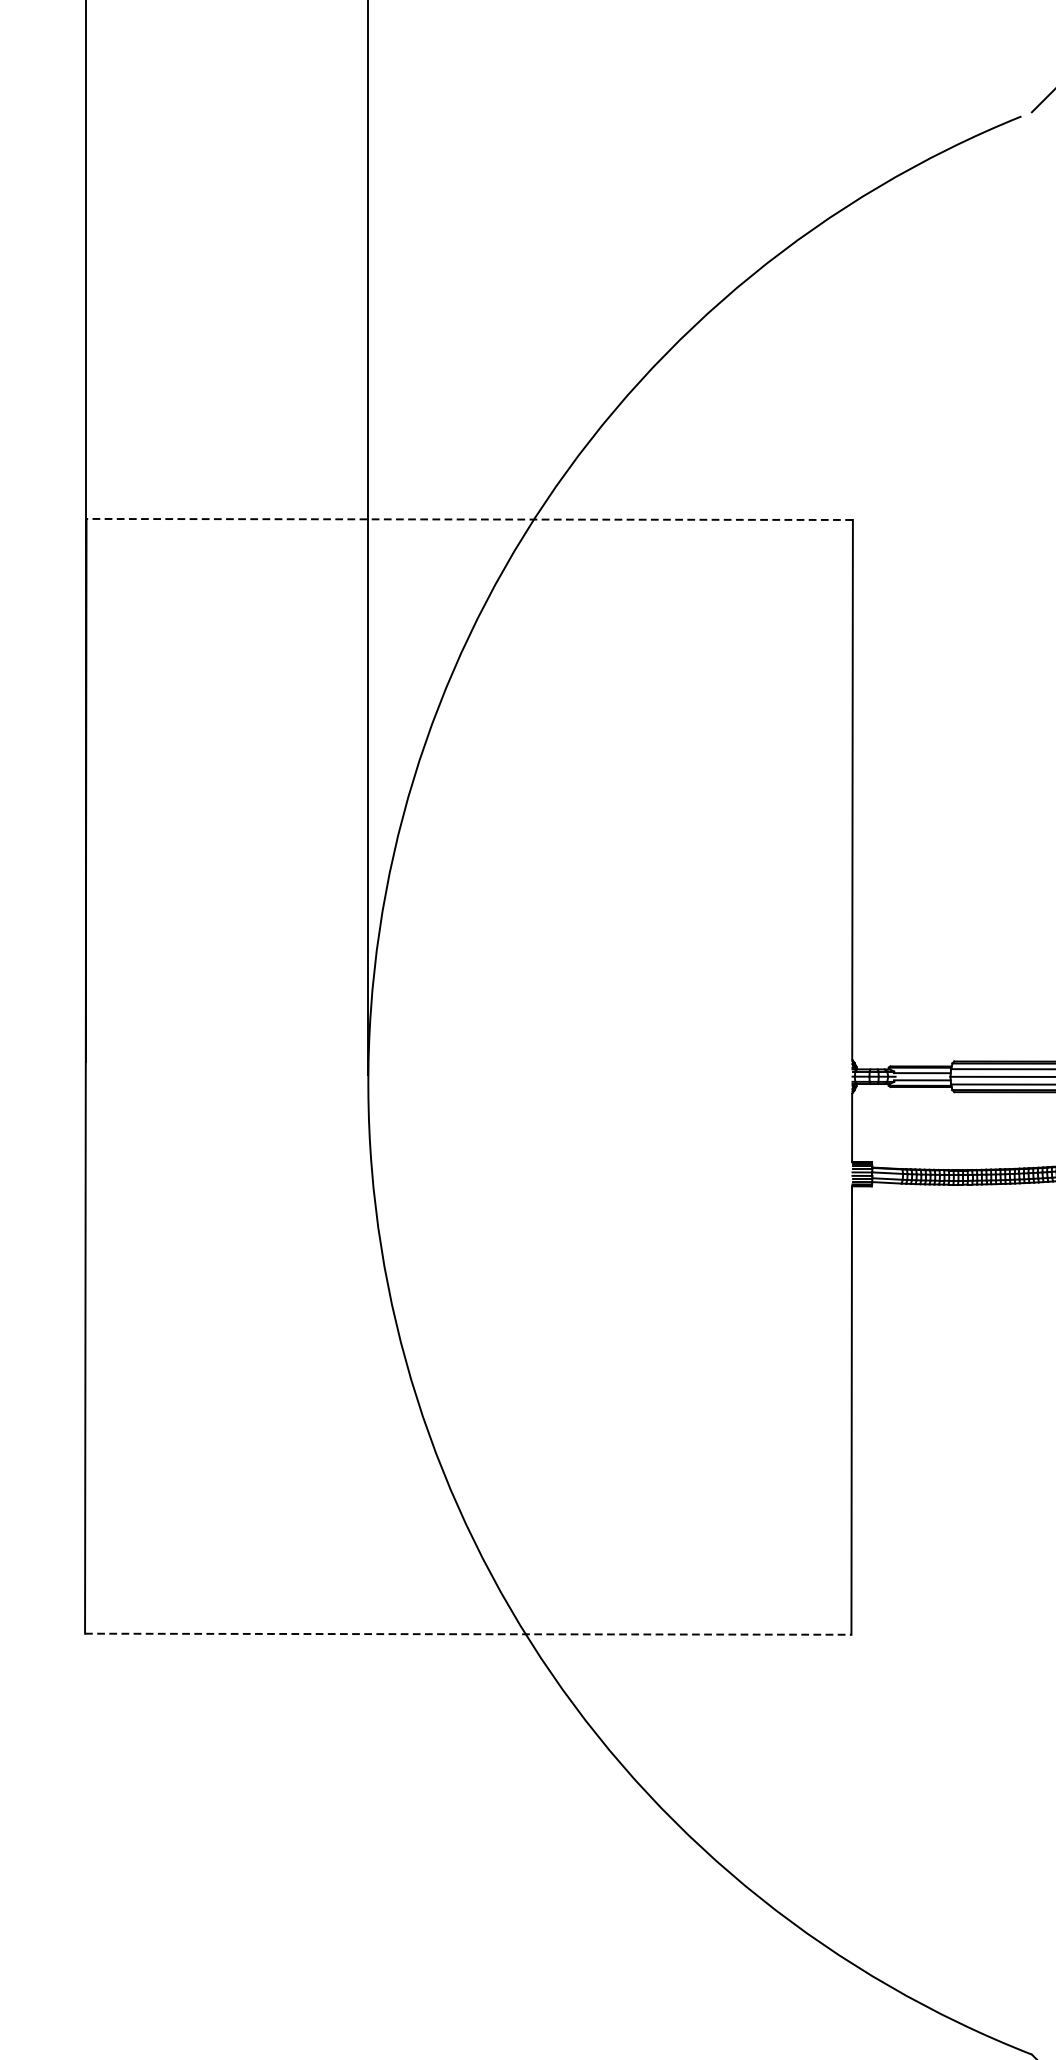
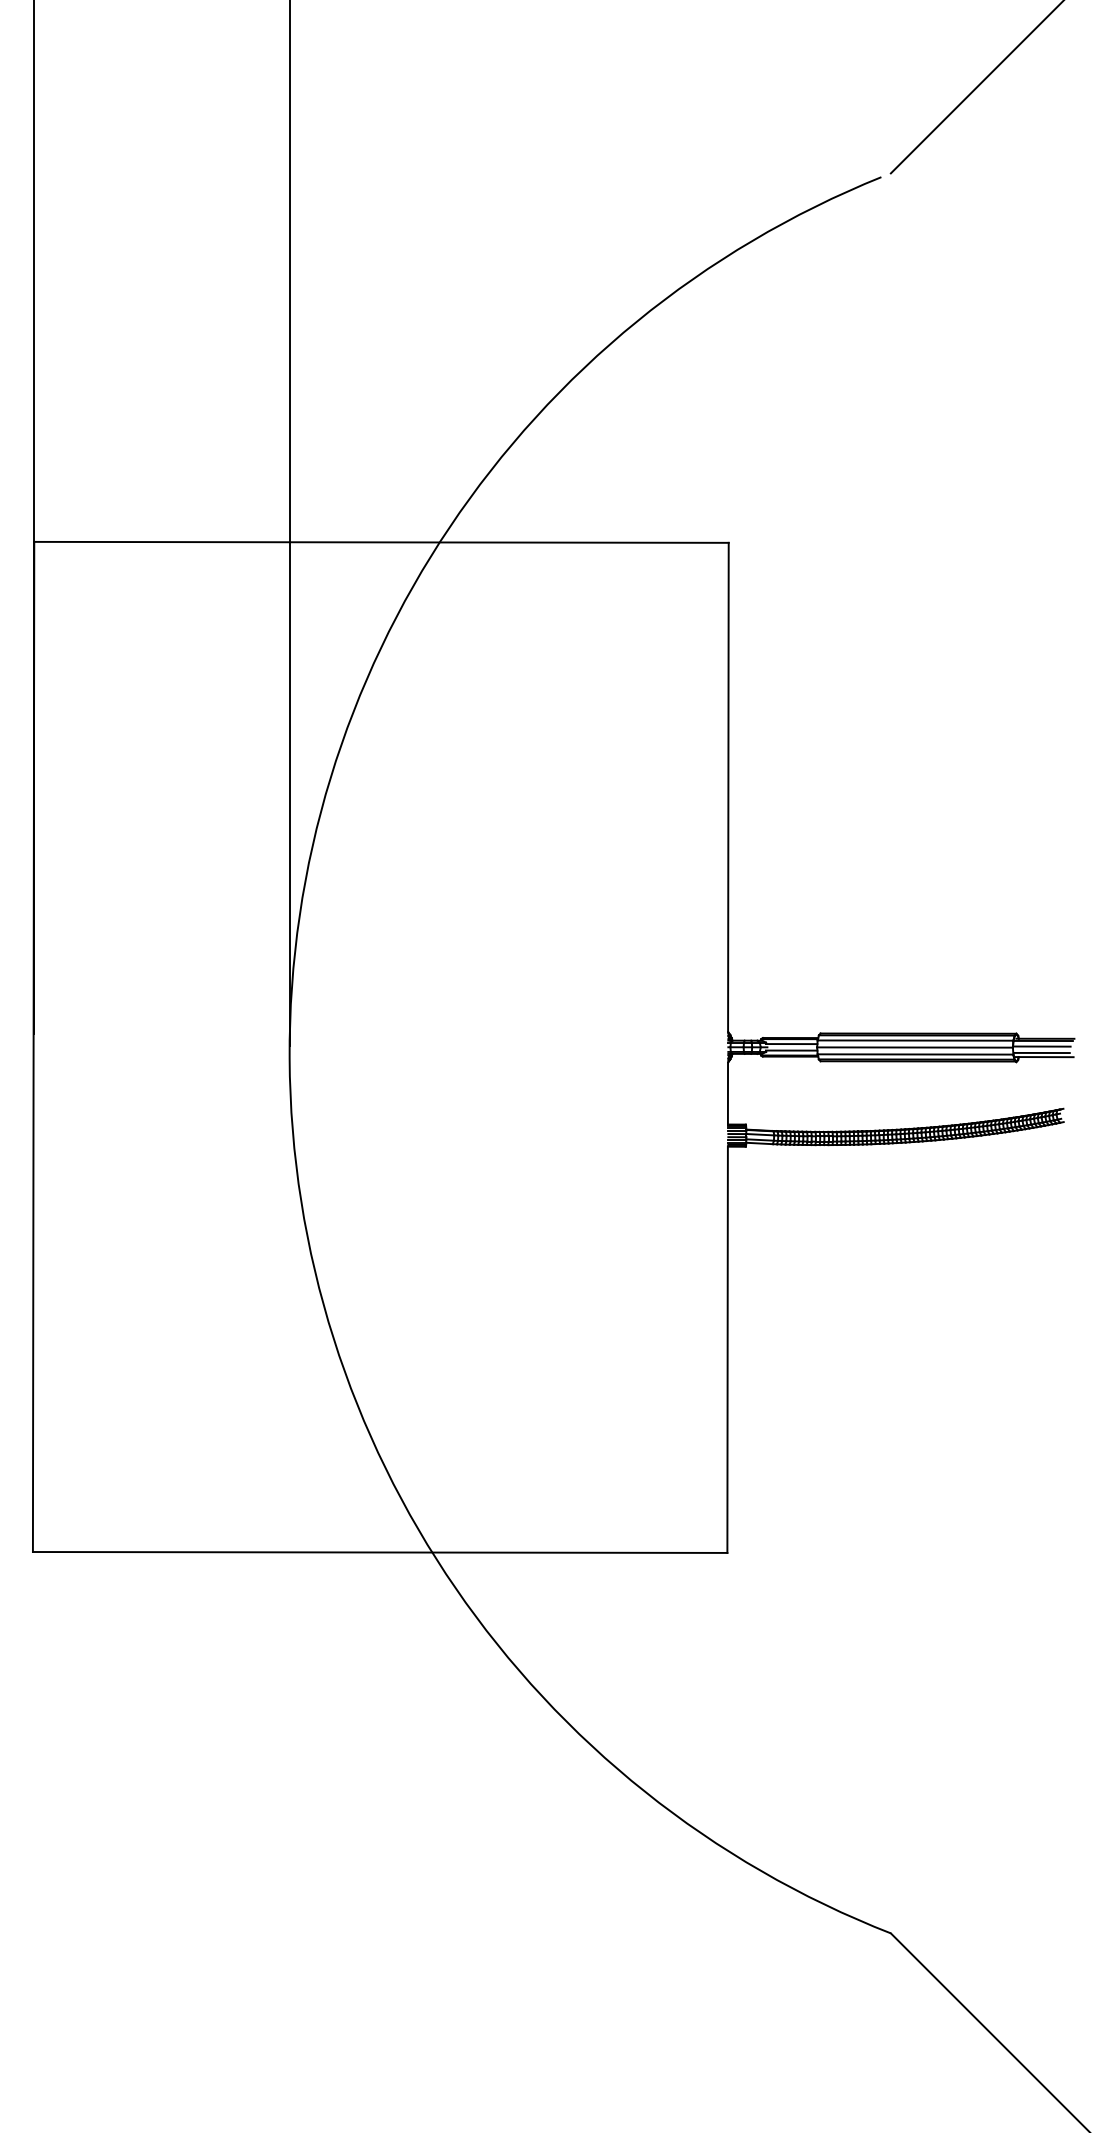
line: (468, 519) -> (380, 542), dashed -> solid
line: (468, 1634) -> (380, 1552), dashed -> solid

